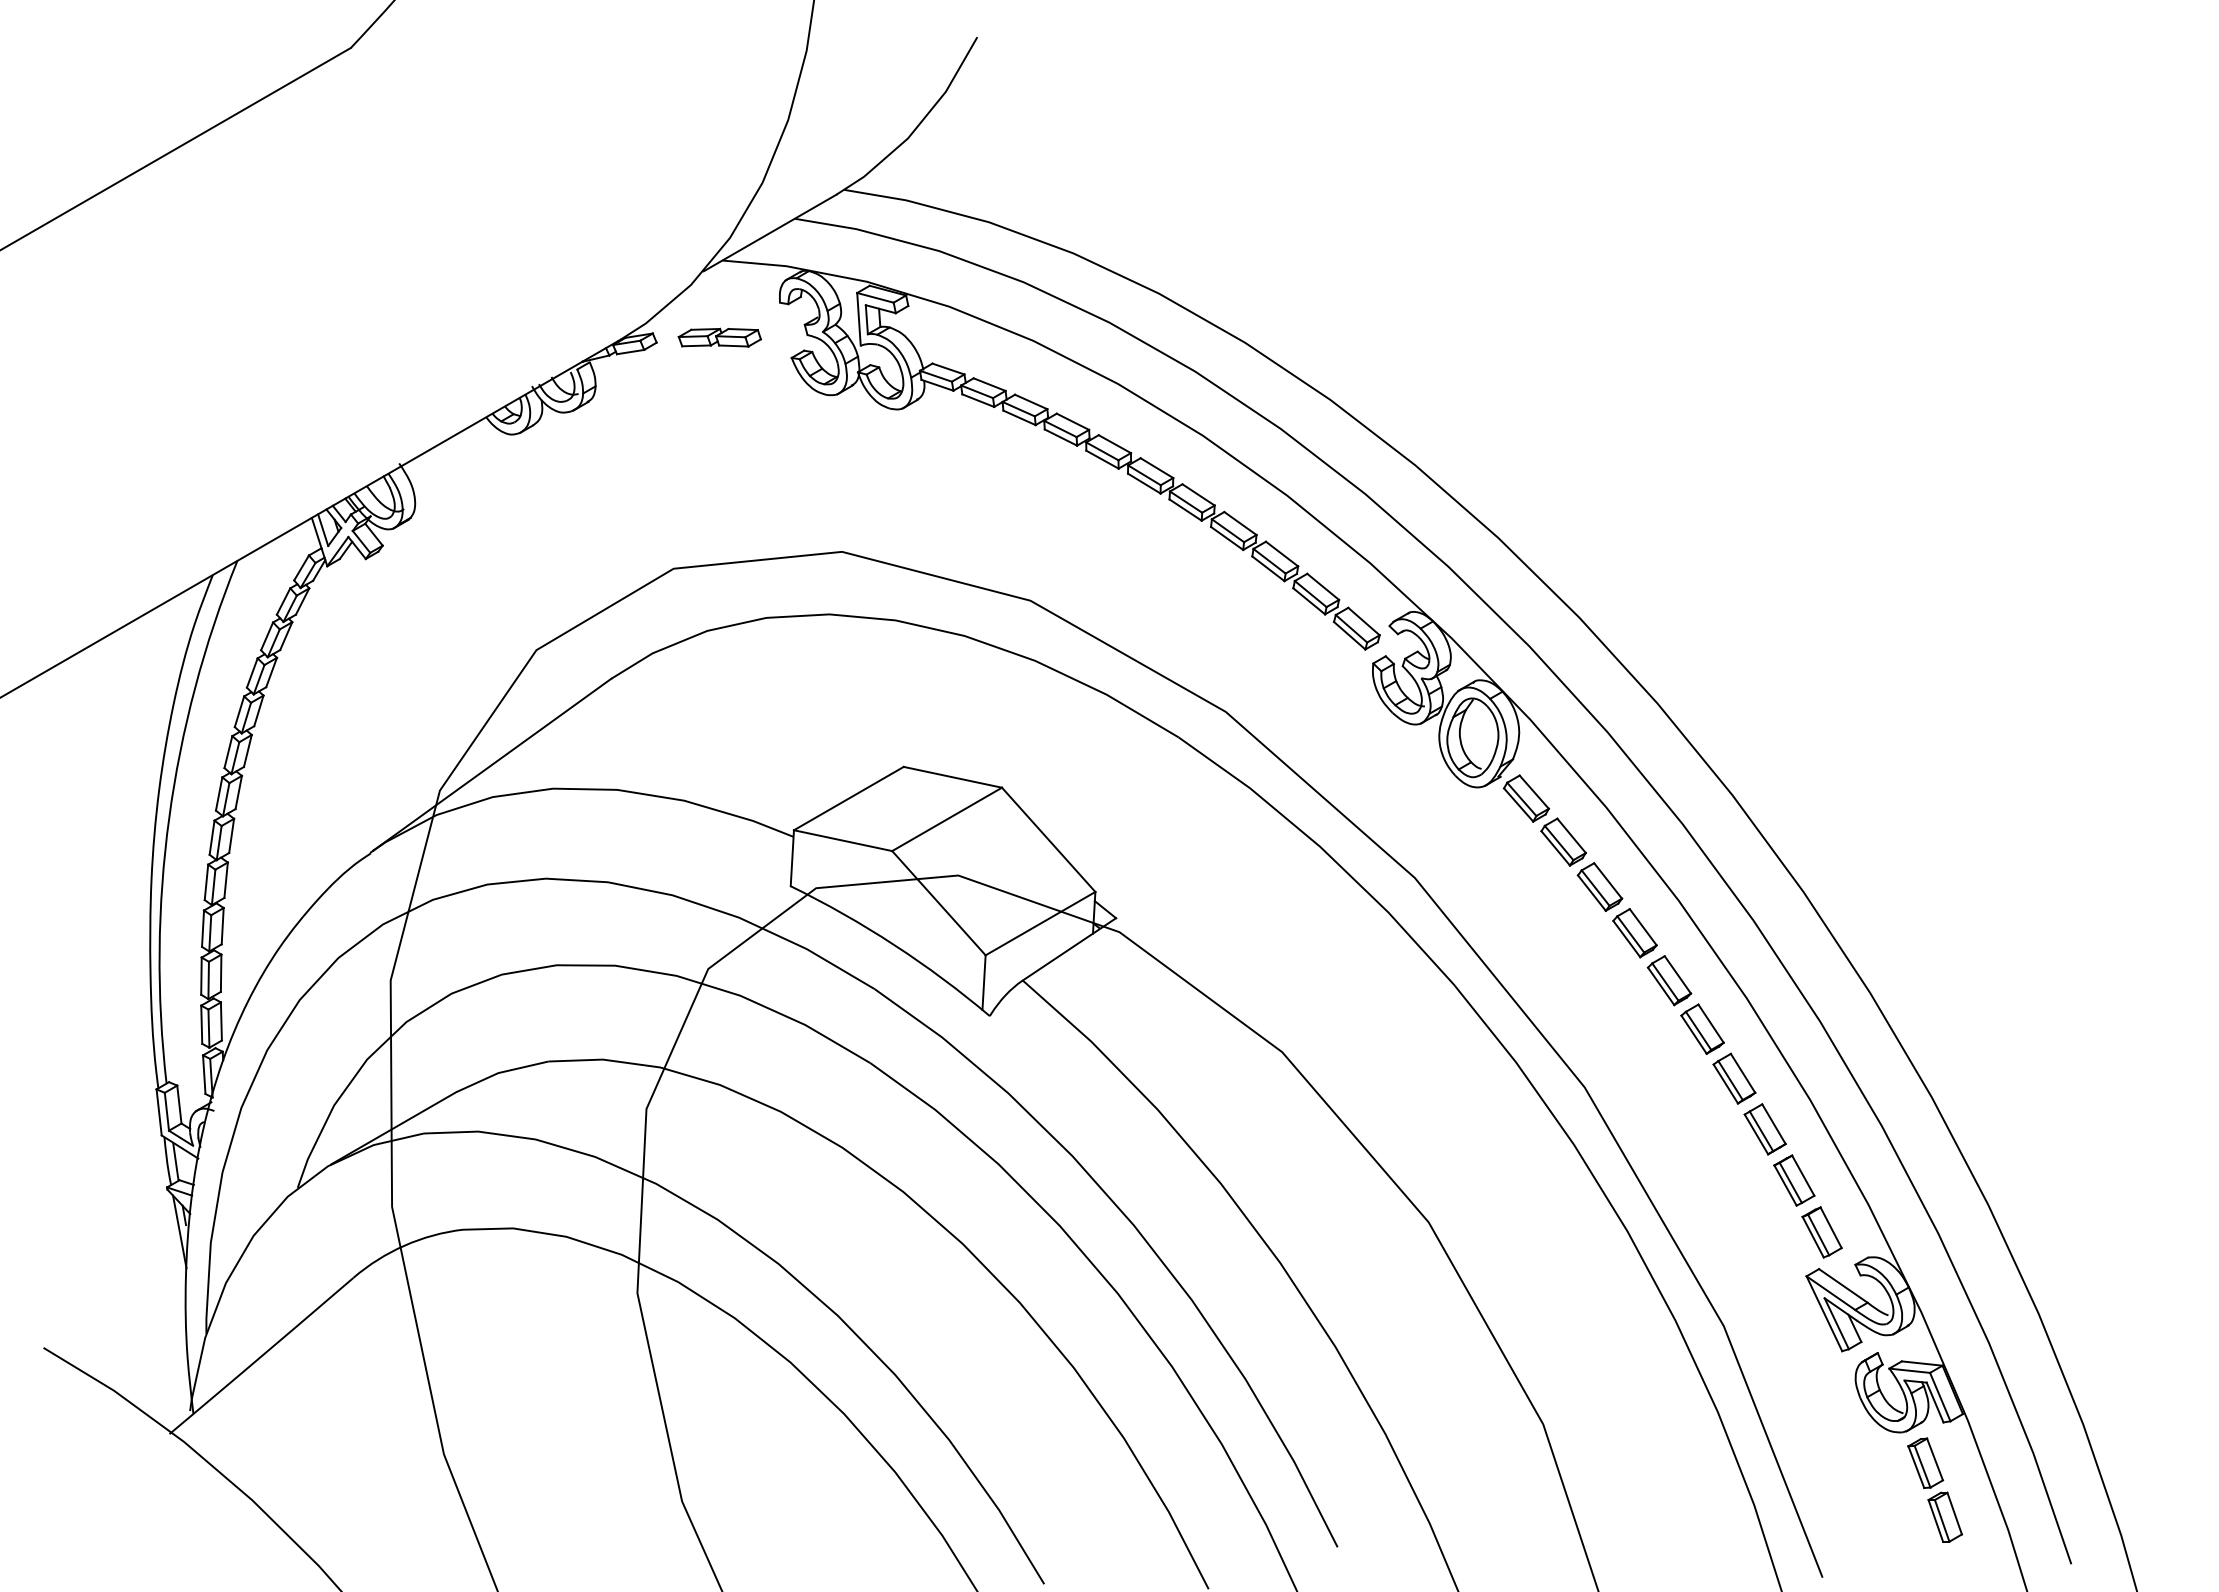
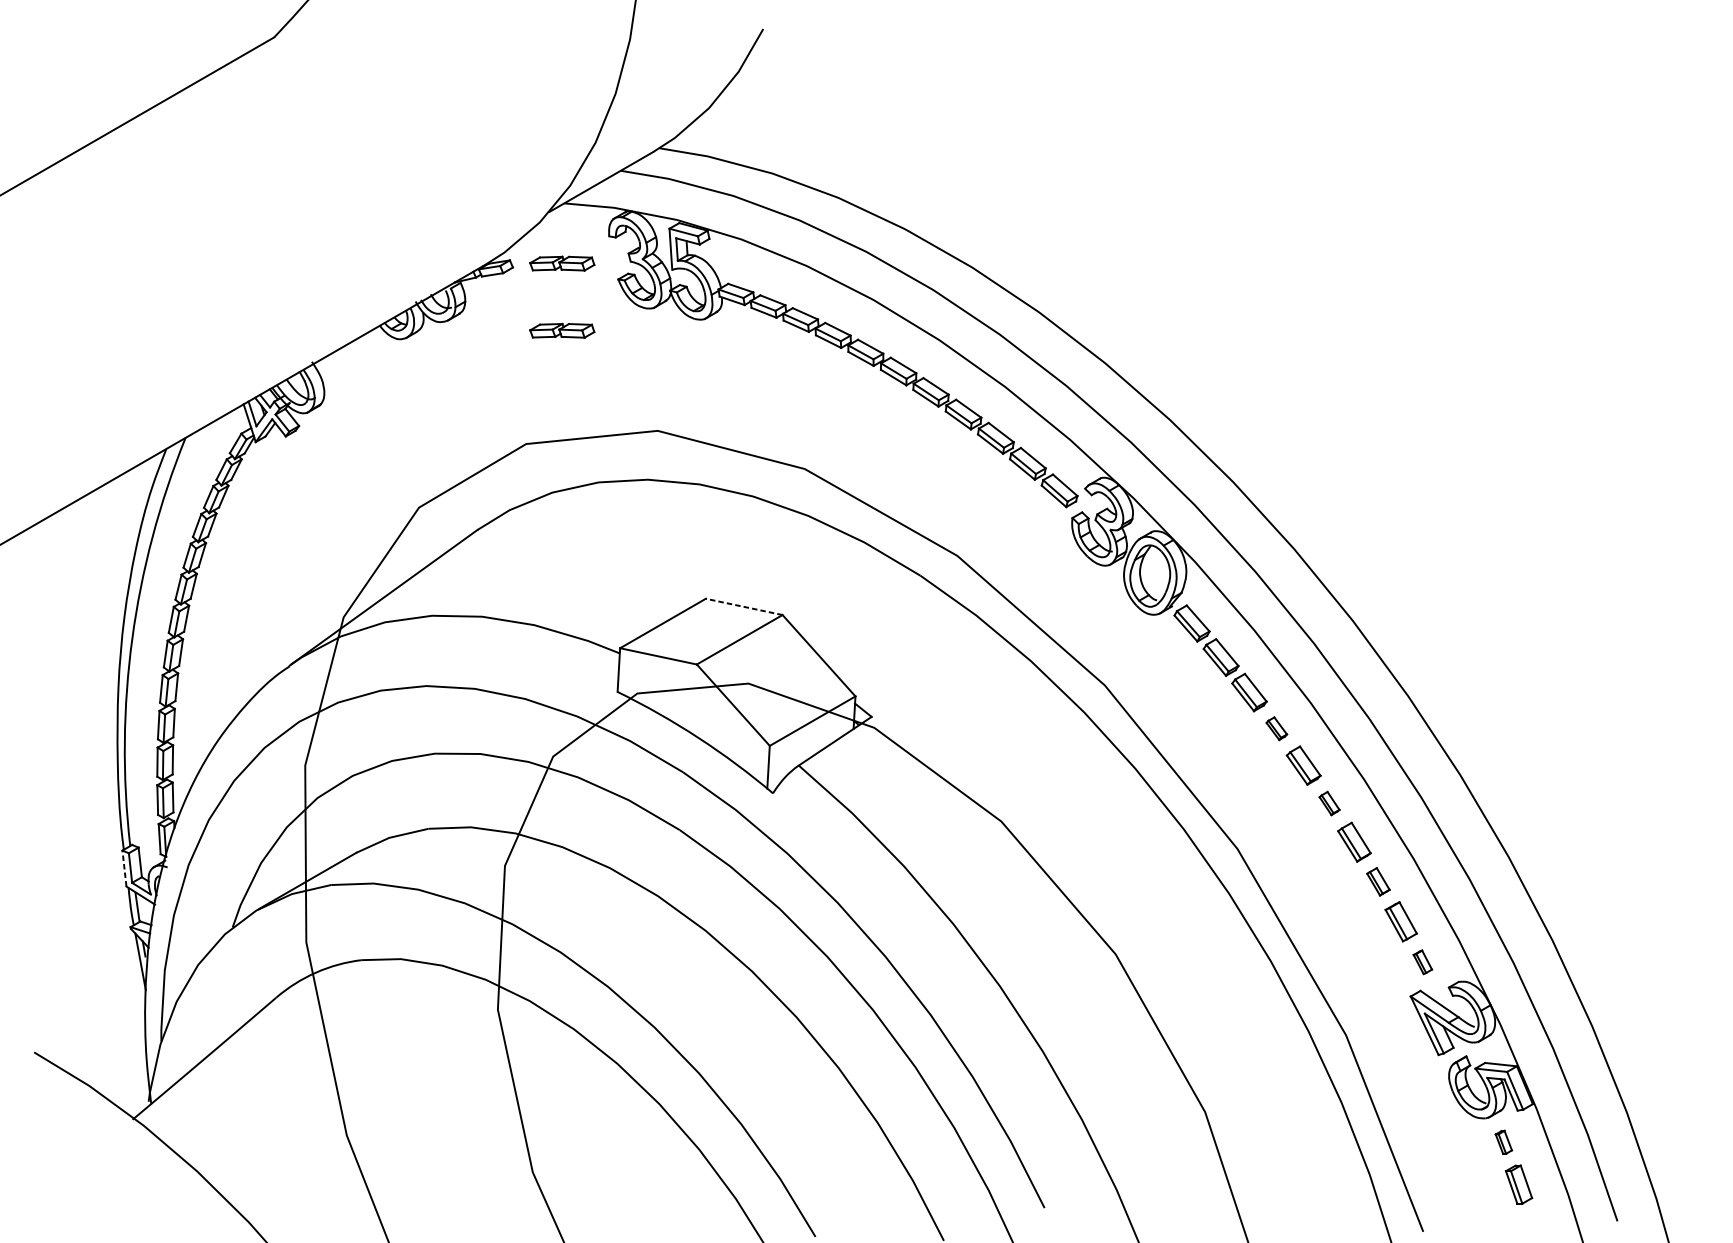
part: (719, 423) -> (561, 330), added
line: (952, 777) -> (743, 607), solid -> dashed
part: (1634, 933) -> (1276, 728), size x0.6
part: (1702, 1028) -> (1329, 803), size x0.6
line: (159, 1111) -> (124, 867), solid -> dashed
part: (1764, 1129) -> (1377, 881), size x0.7
part: (1821, 1232) -> (1422, 962), size x0.6
part: (1925, 1462) -> (1503, 1141), size x0.6

